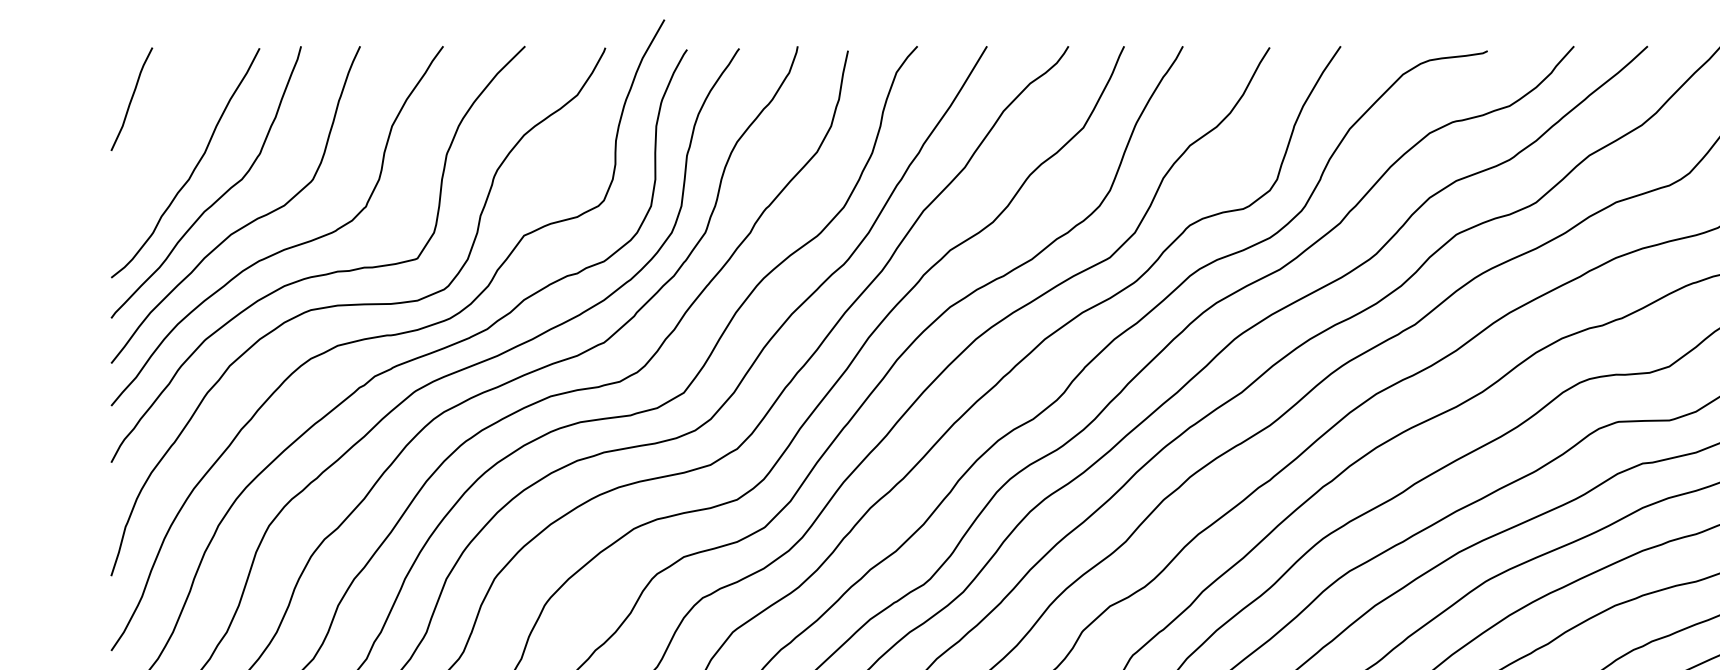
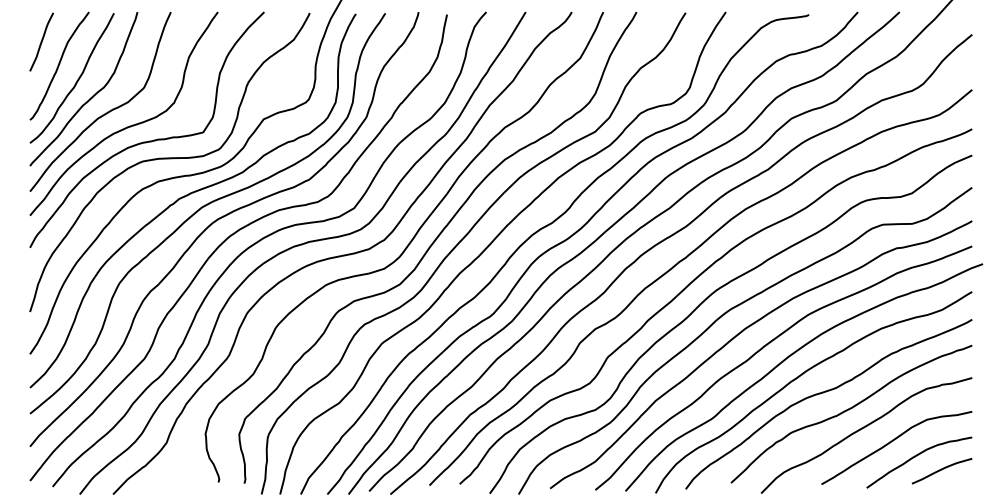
curve: (163, 140) -> (59, 65), added

